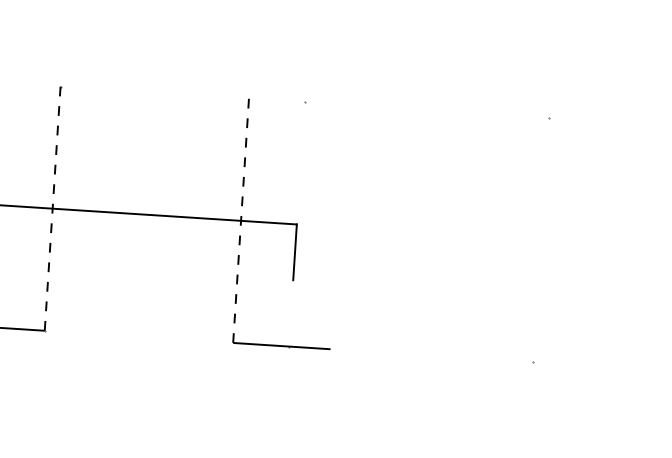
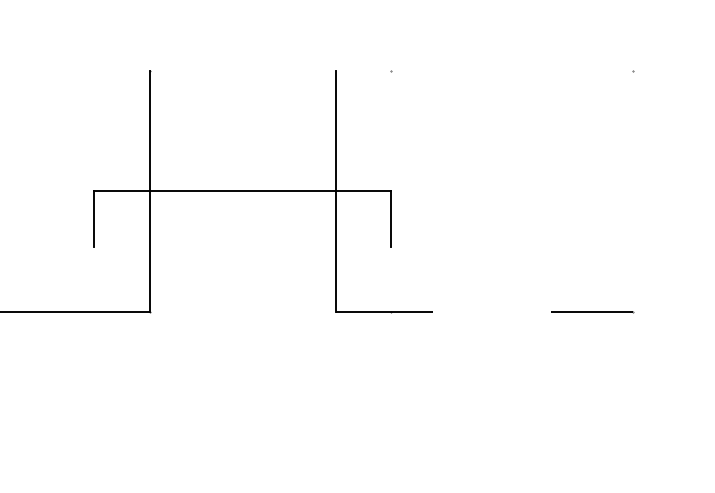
line: (52, 208) -> (149, 191), dashed -> solid
line: (241, 220) -> (336, 191), dashed -> solid
line: (491, 359) -> (592, 312), added

